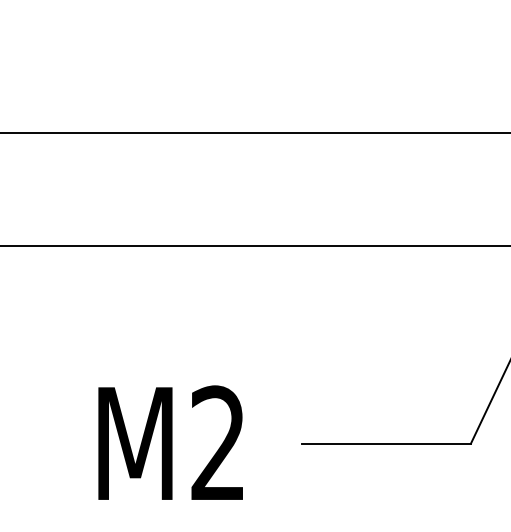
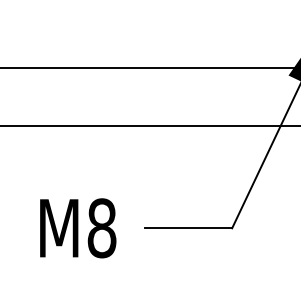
text: (217, 443) -> (101, 228), M2 -> M8

